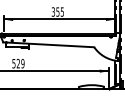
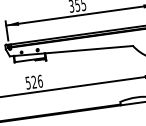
text: (22, 63) -> (39, 81), 529 -> 526

